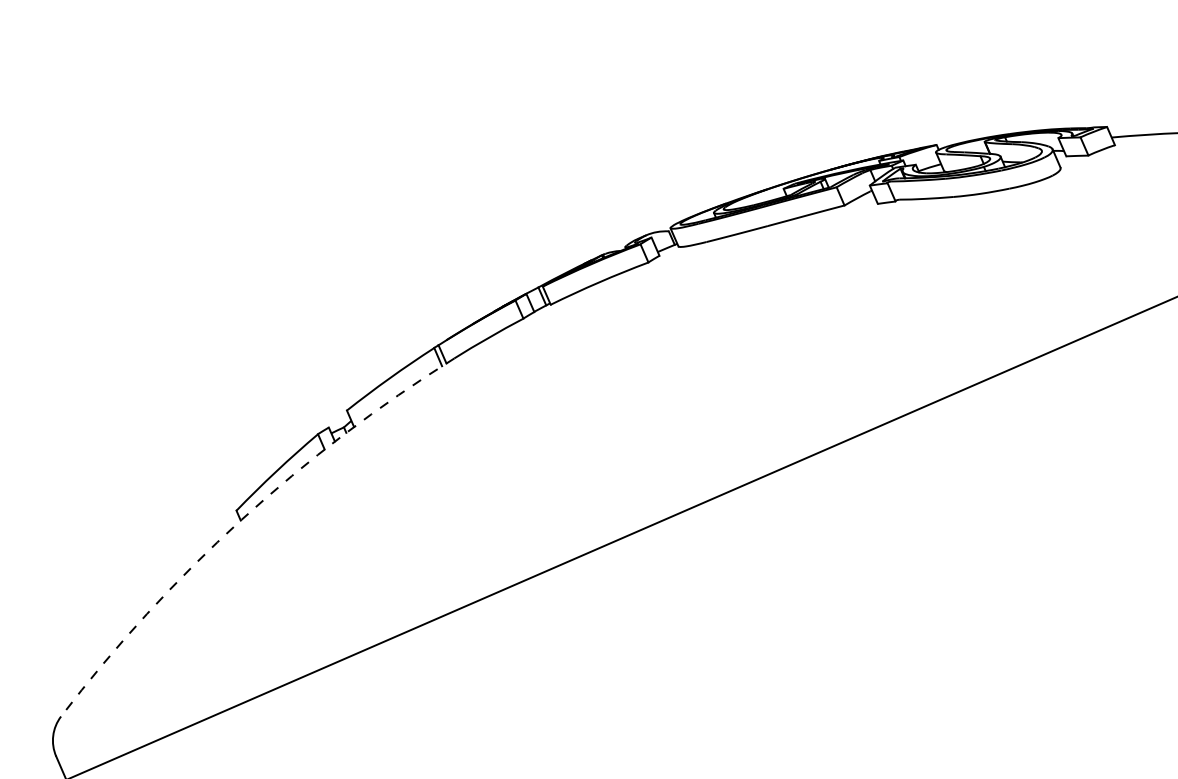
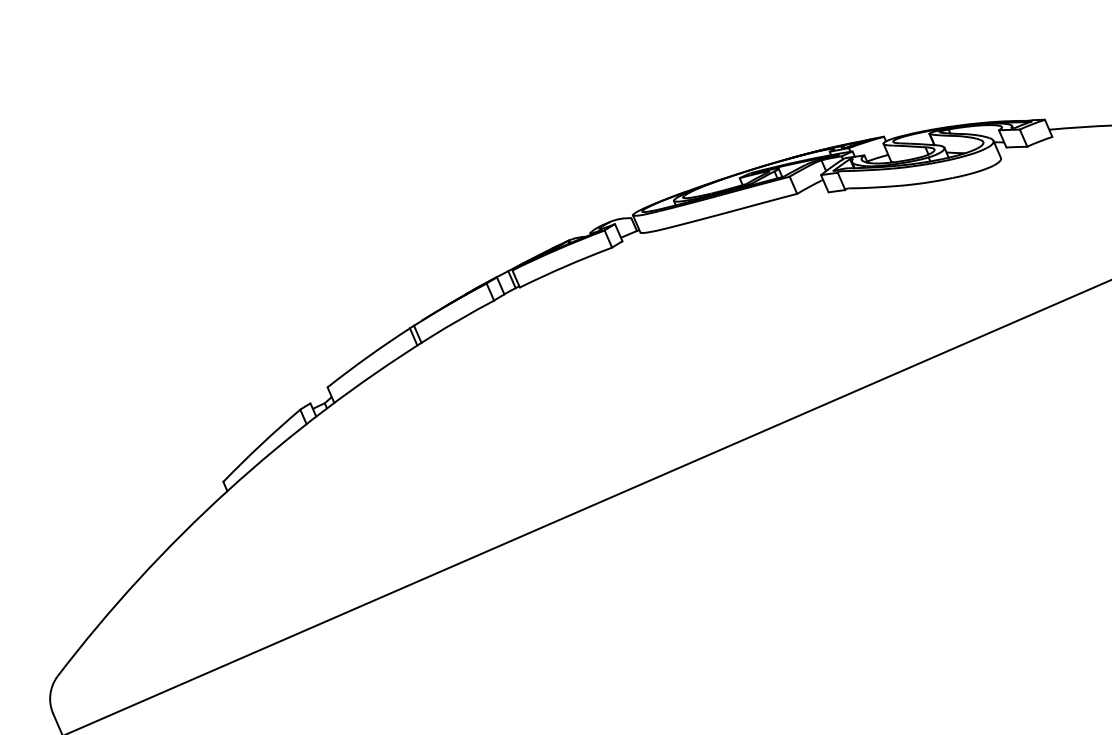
arc: (241, 519) -> (228, 490), dashed -> solid

